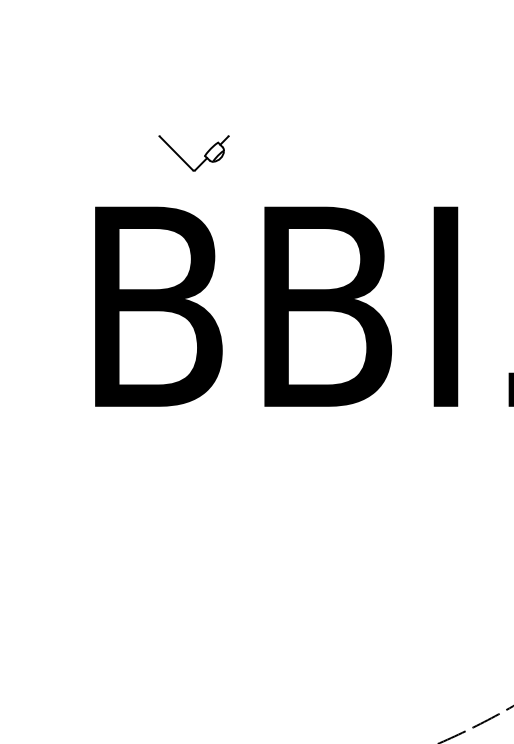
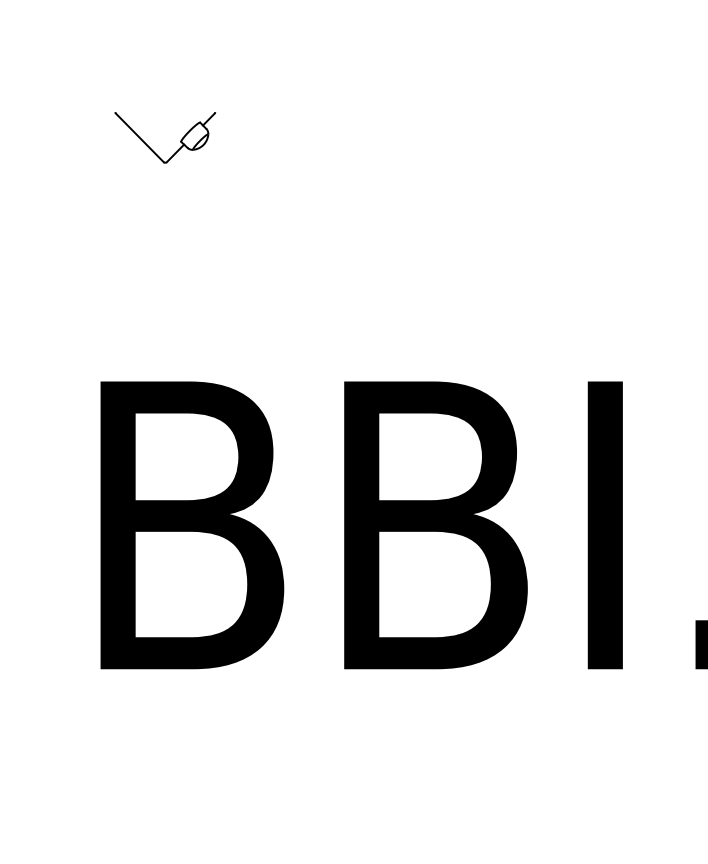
part: (204, 154) -> (180, 139), moved

